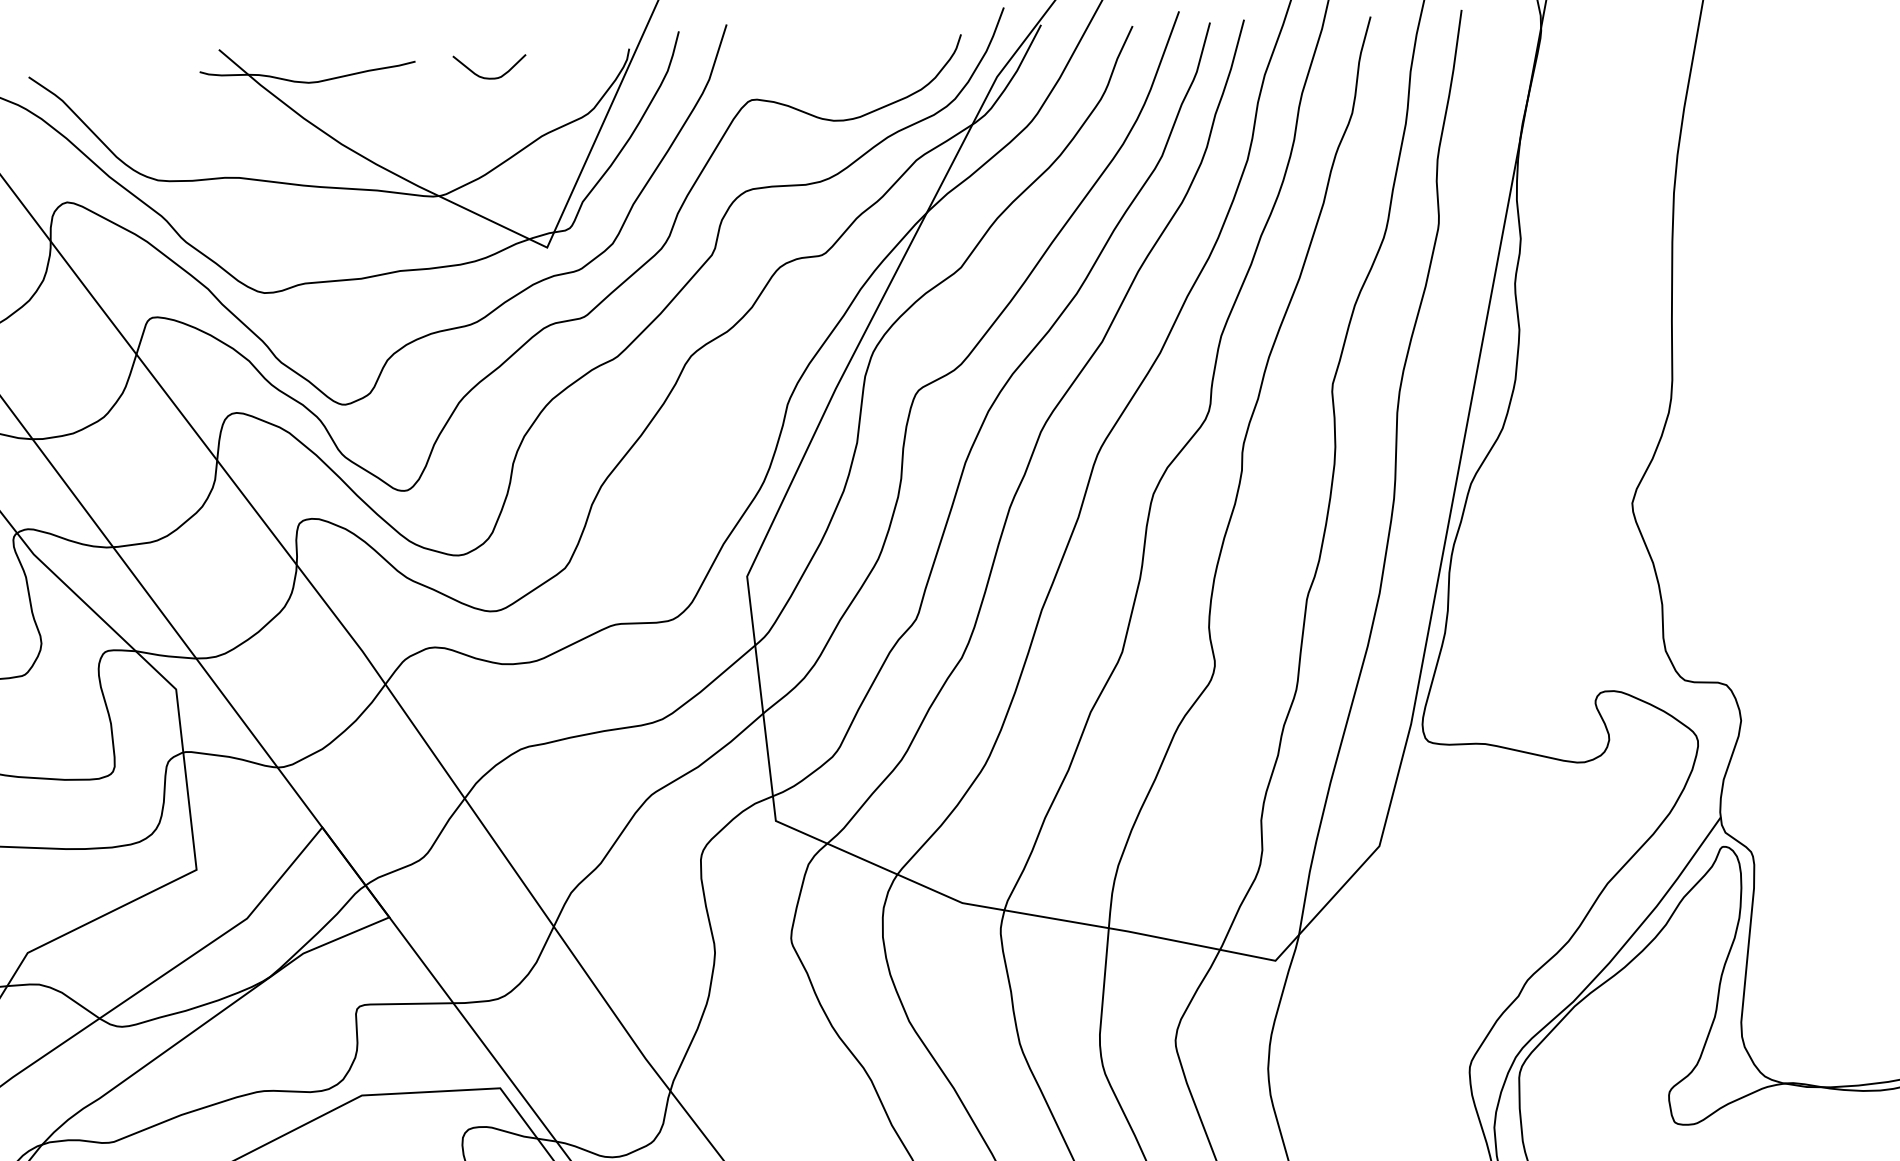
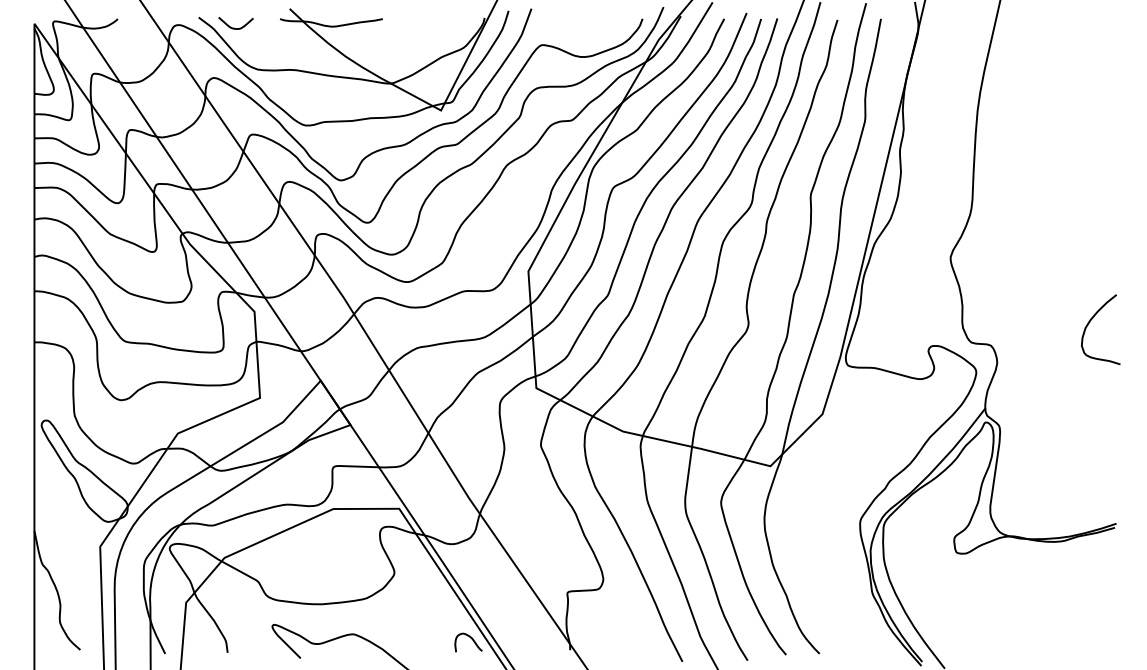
curve: (487, 75) -> (234, 27), moved

